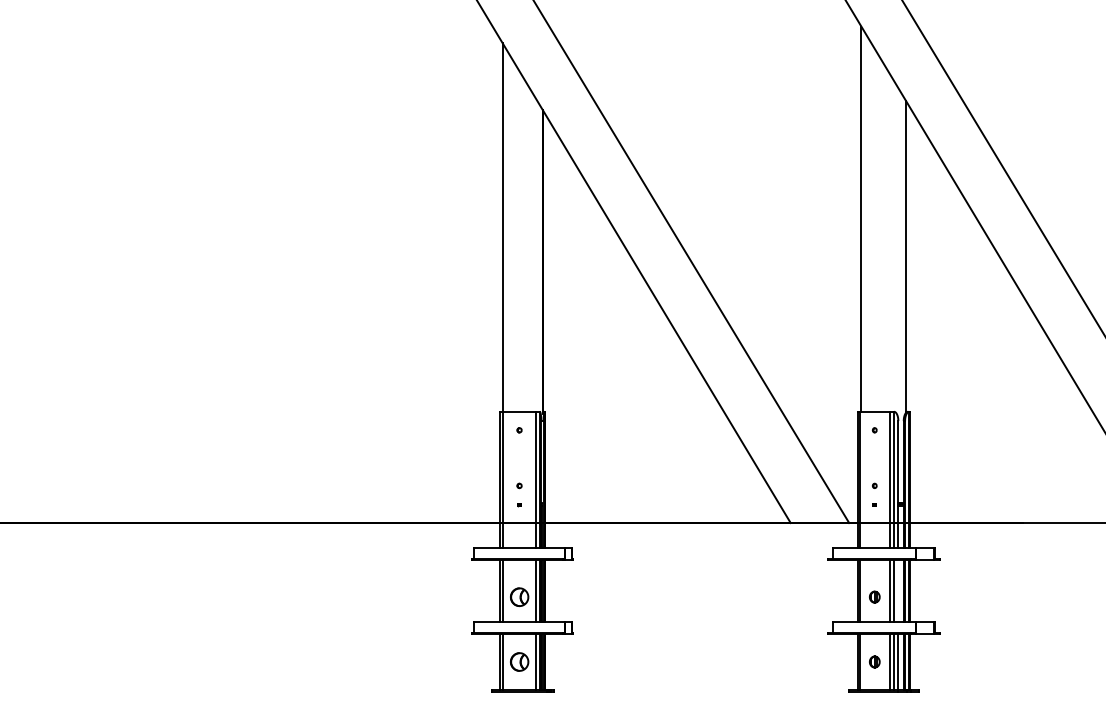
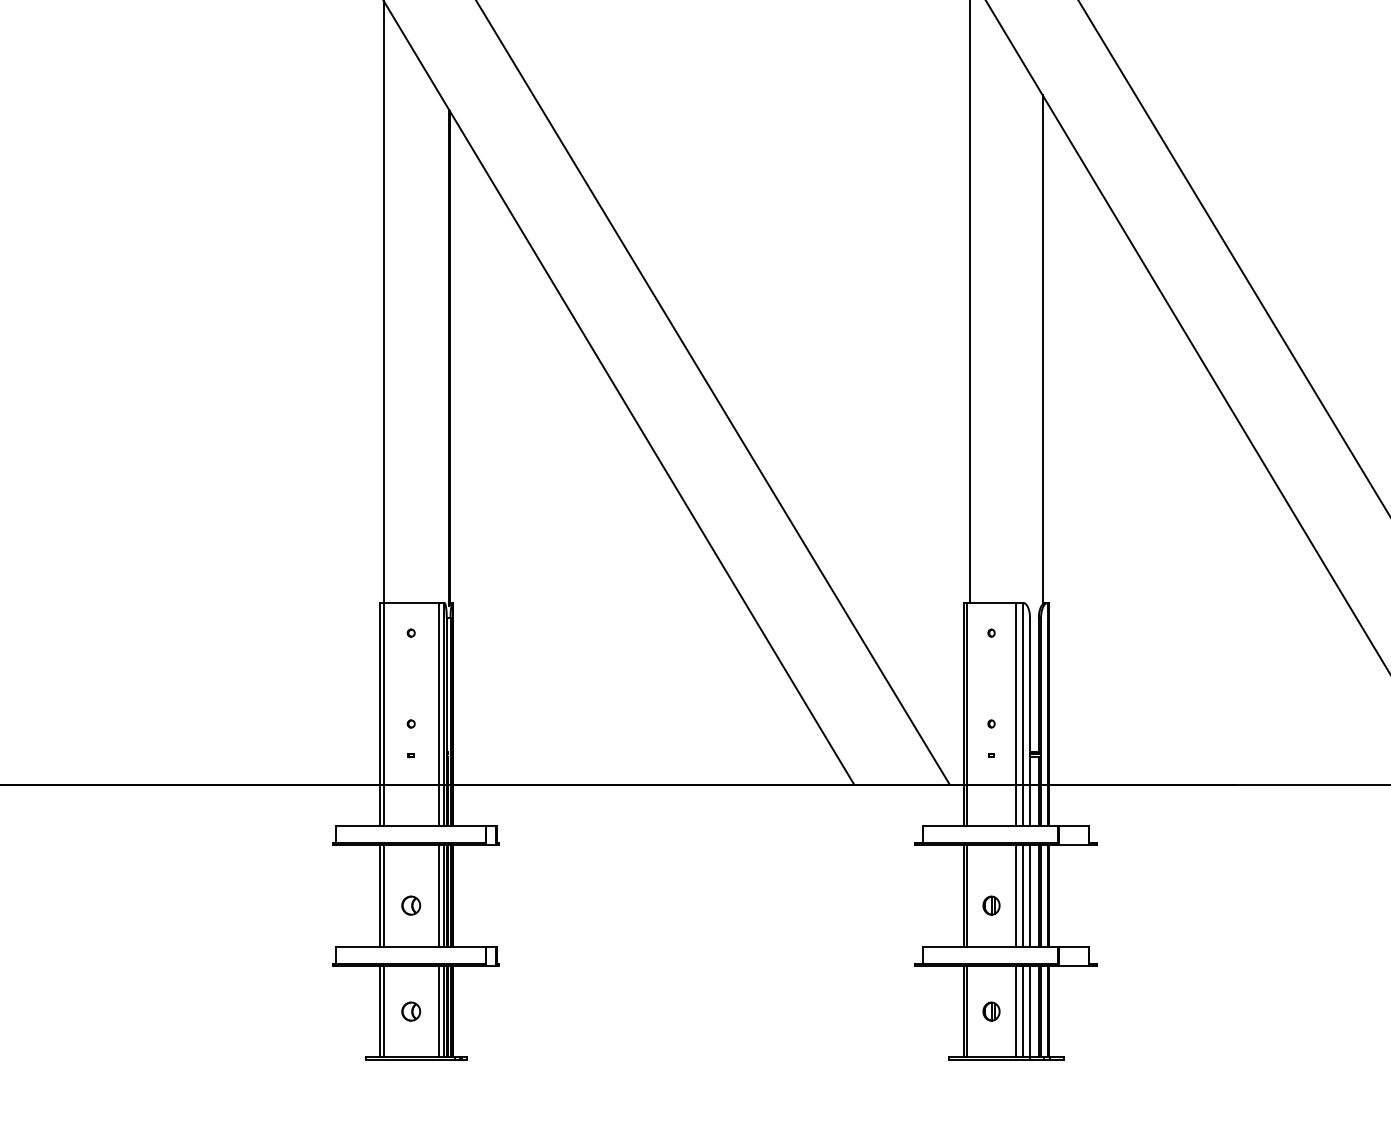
line: (898, 591) -> (1030, 896), added
part: (519, 596) -> (411, 904), size x0.62
part: (519, 661) -> (411, 1010), size x0.62

